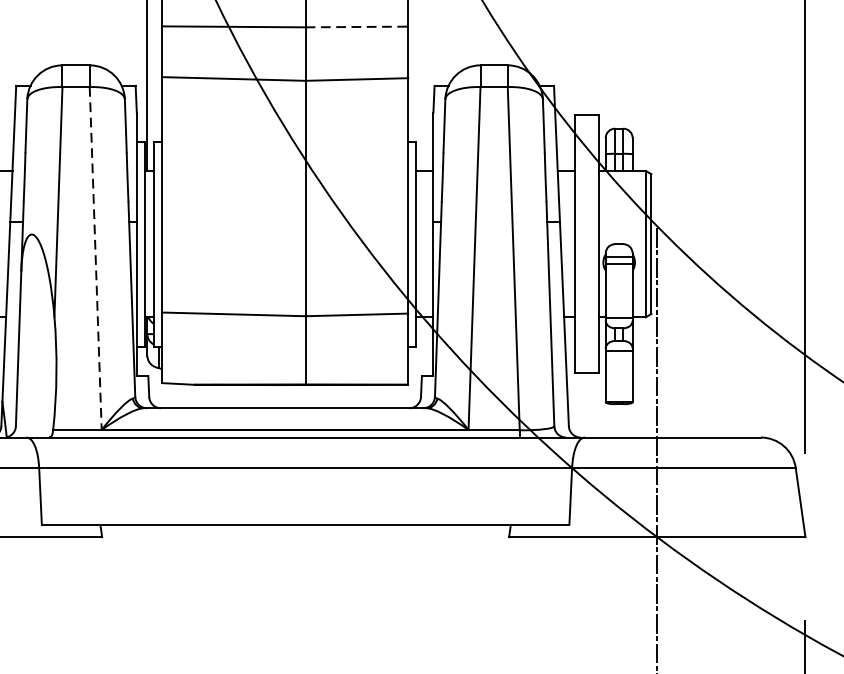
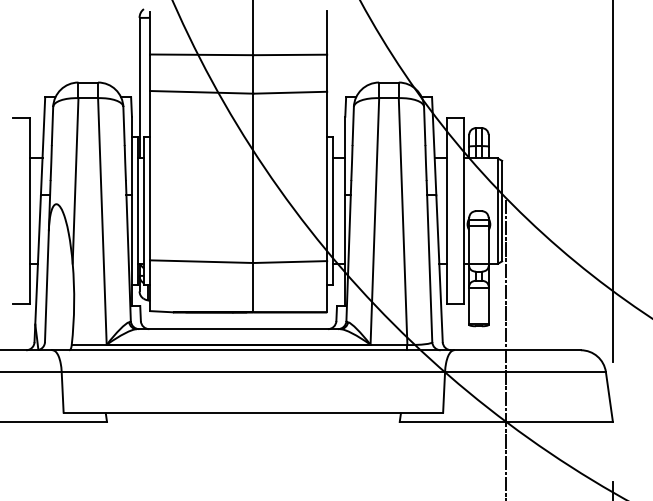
line: (357, 26) -> (290, 54), dashed -> solid
line: (95, 258) -> (102, 221), dashed -> solid

